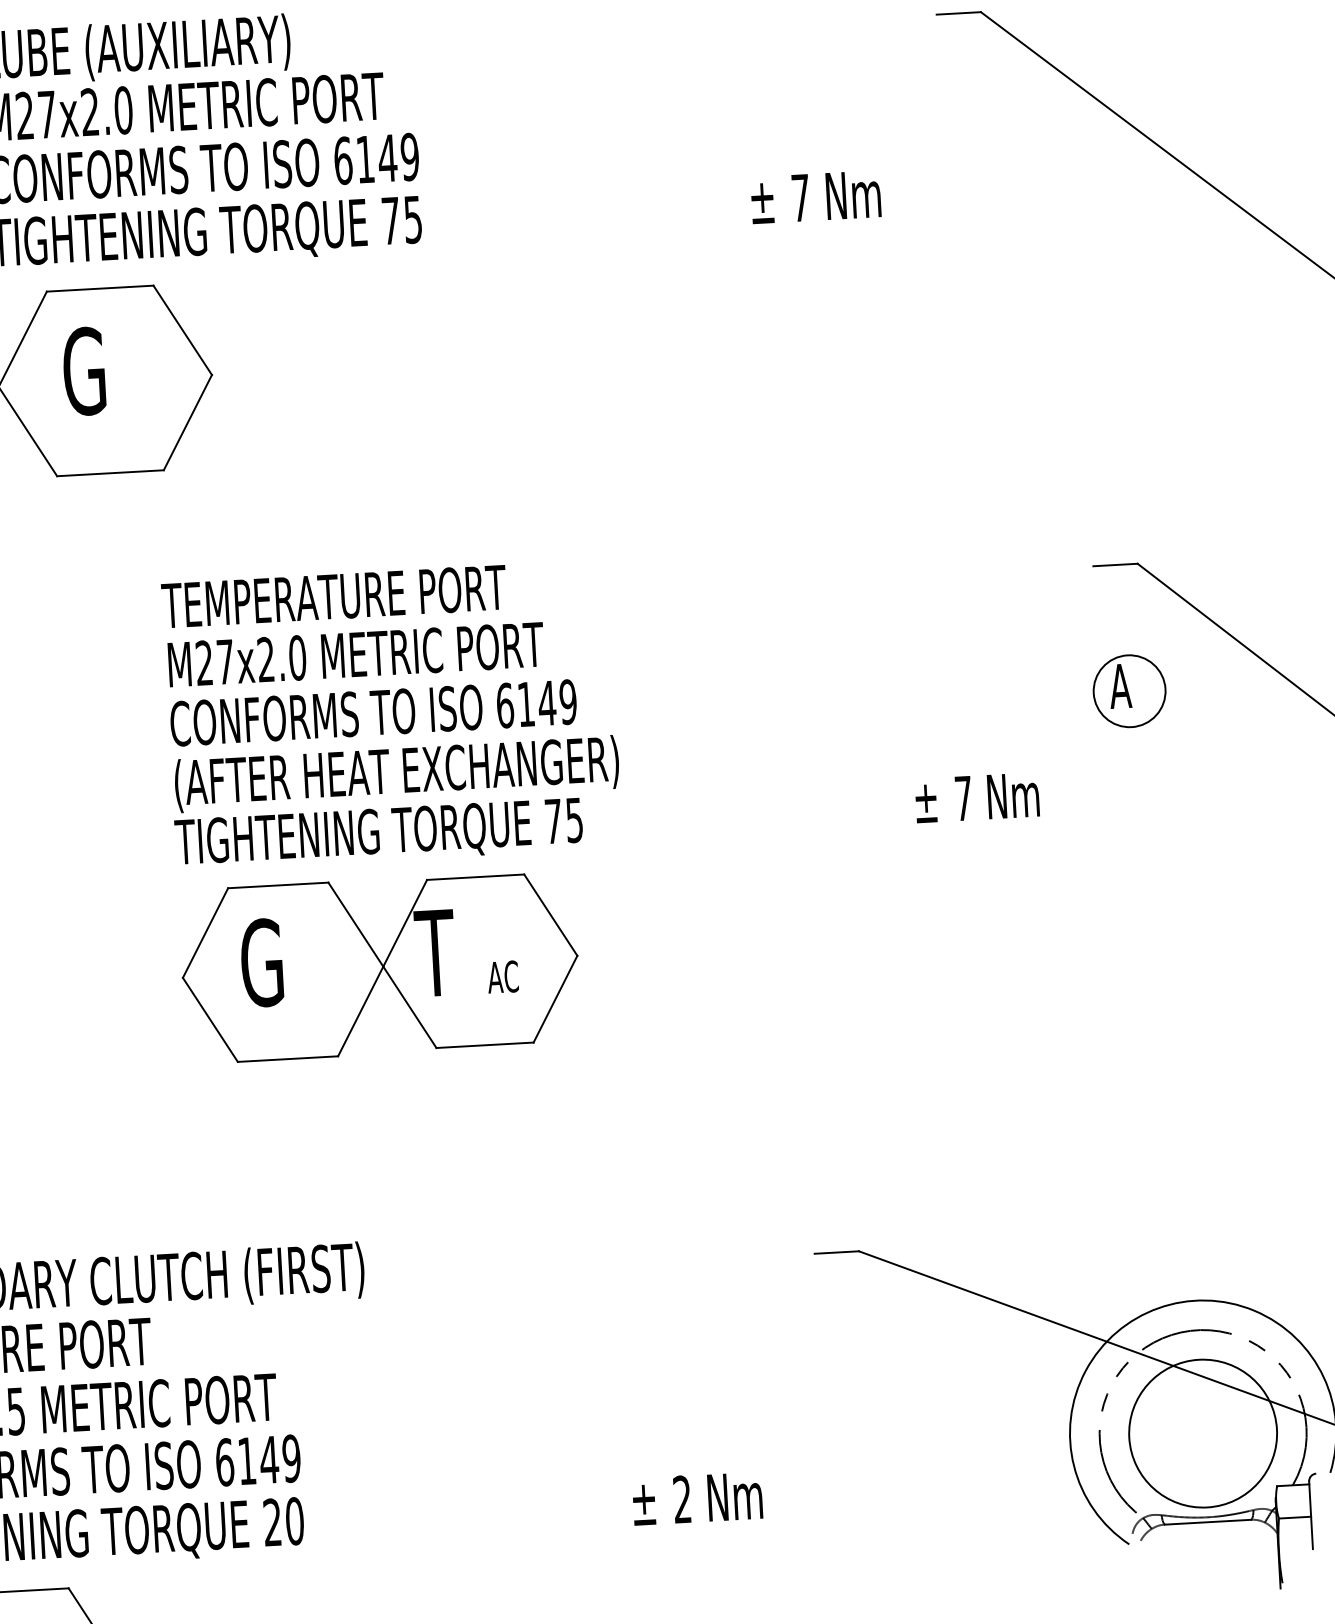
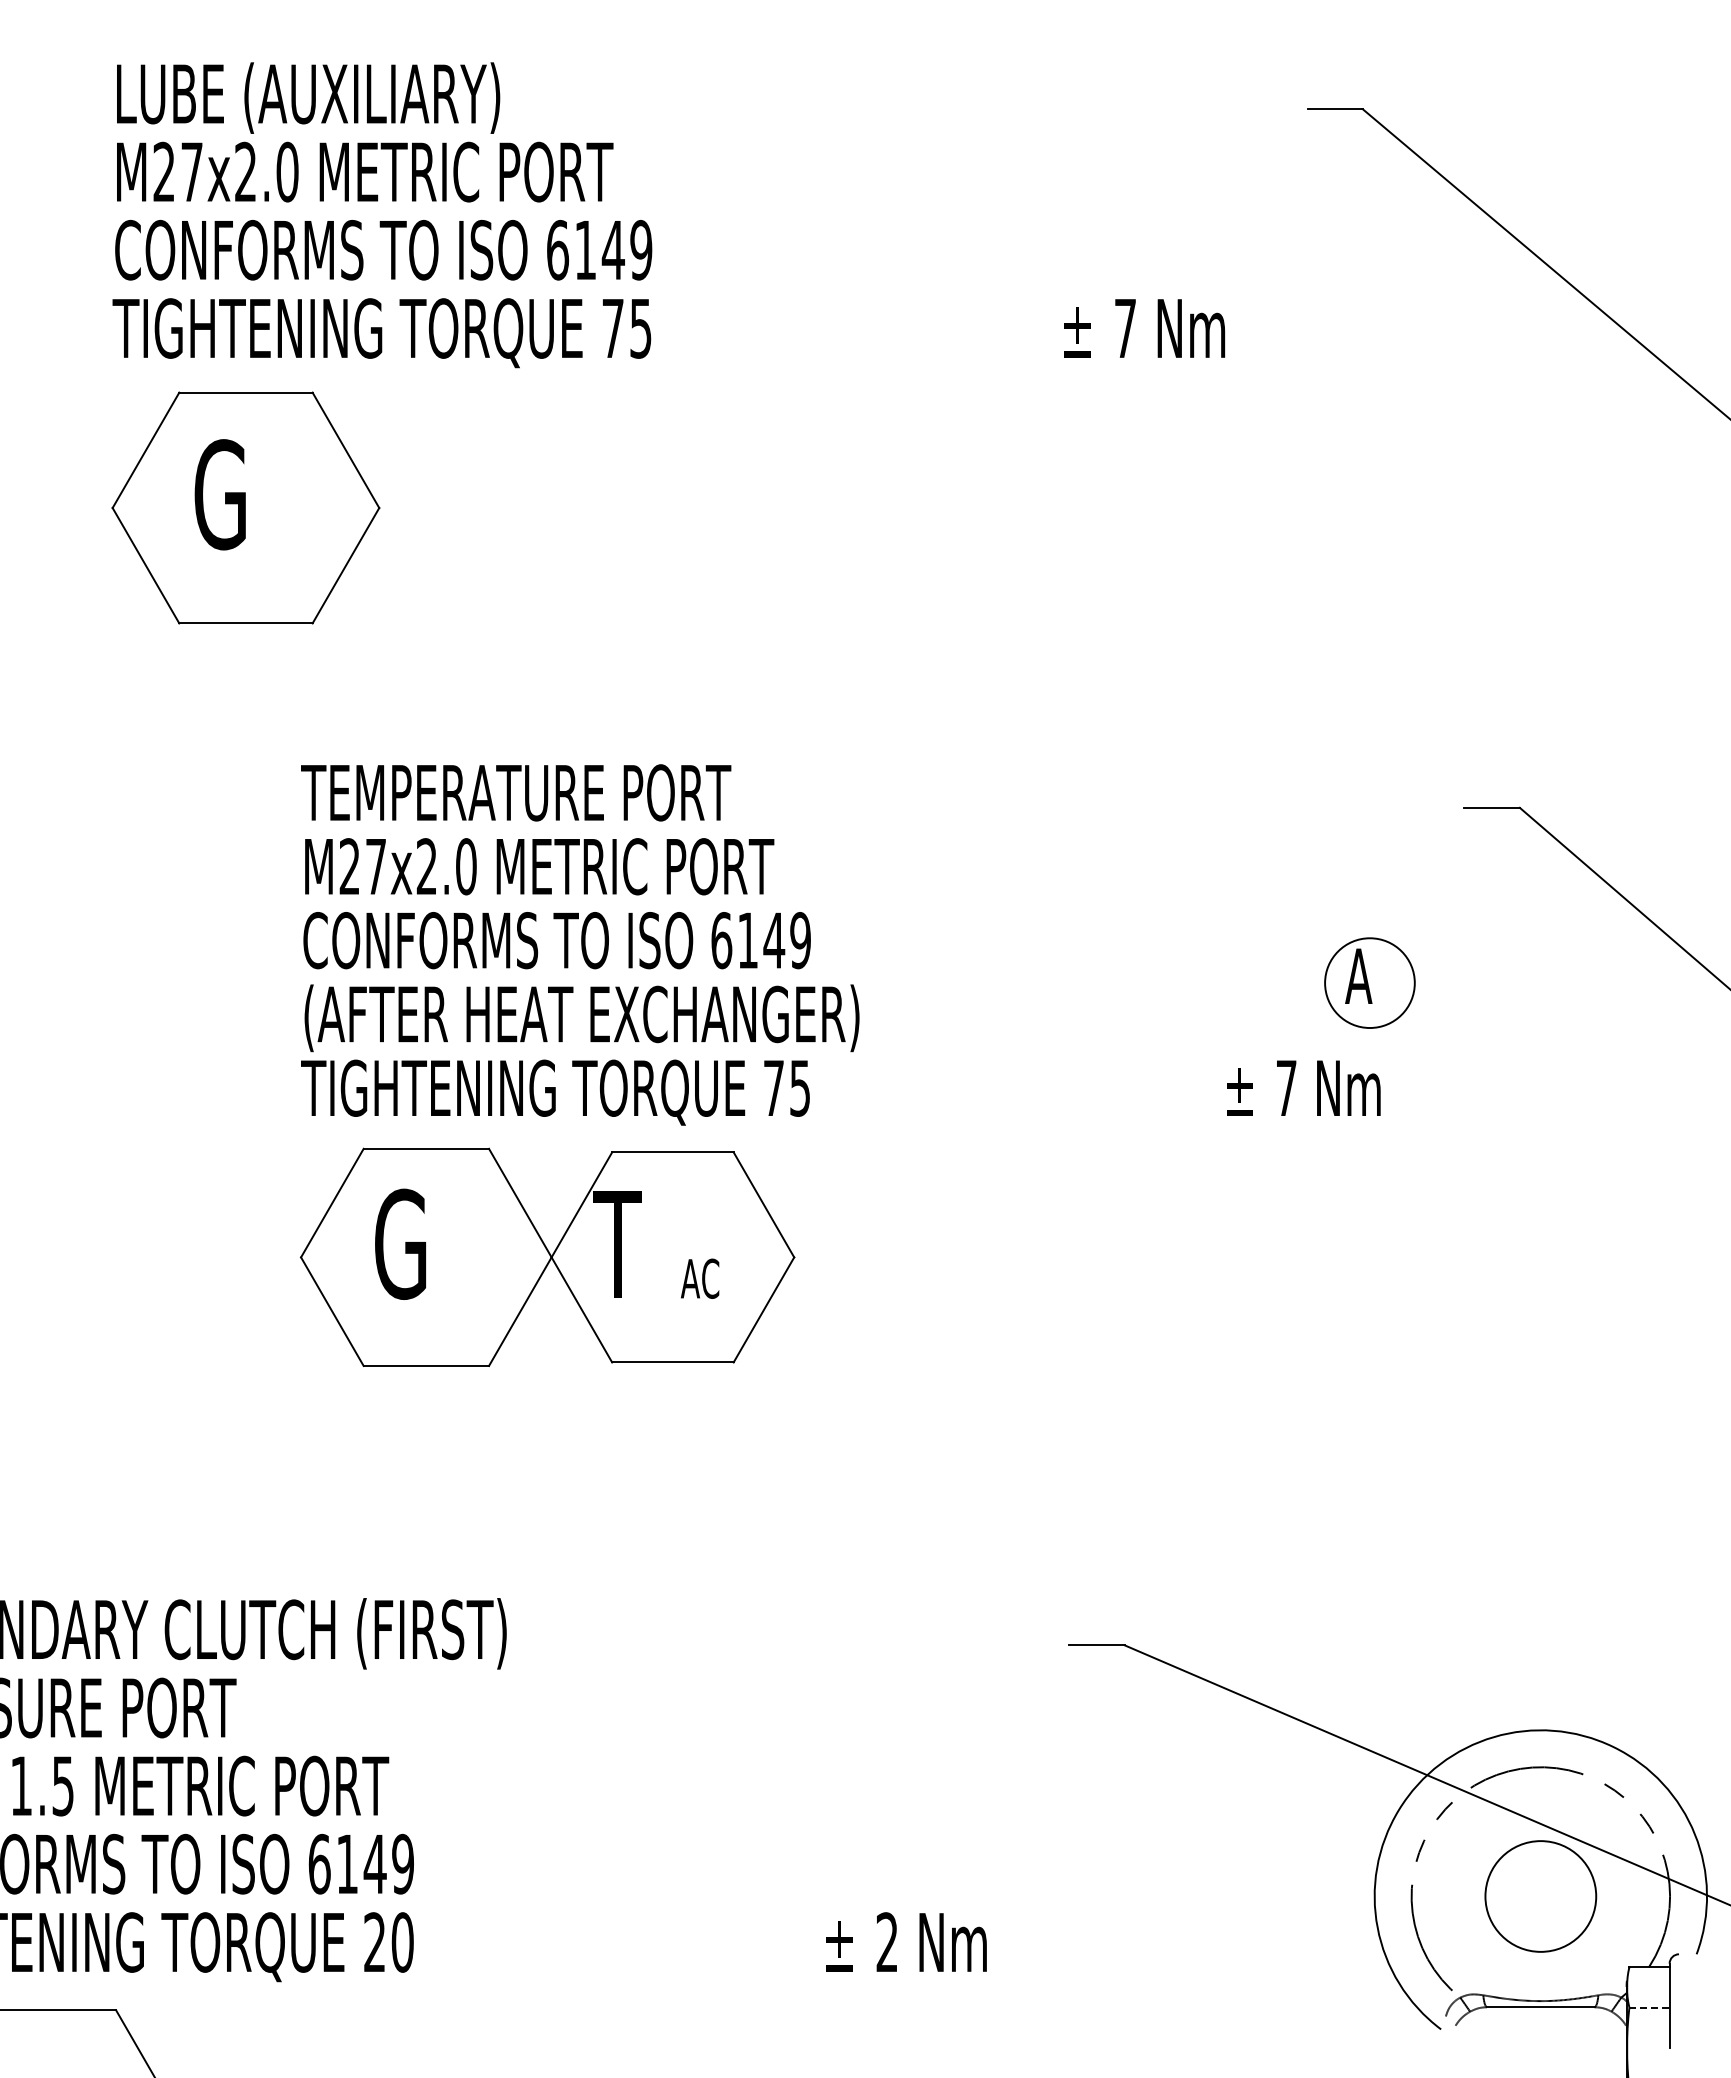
part: (1129, 690) -> (1369, 982), moved
circle: (1202, 1433) -> (1540, 1896), size x0.6
line: (1295, 1517) -> (1650, 2007), solid -> dashed

